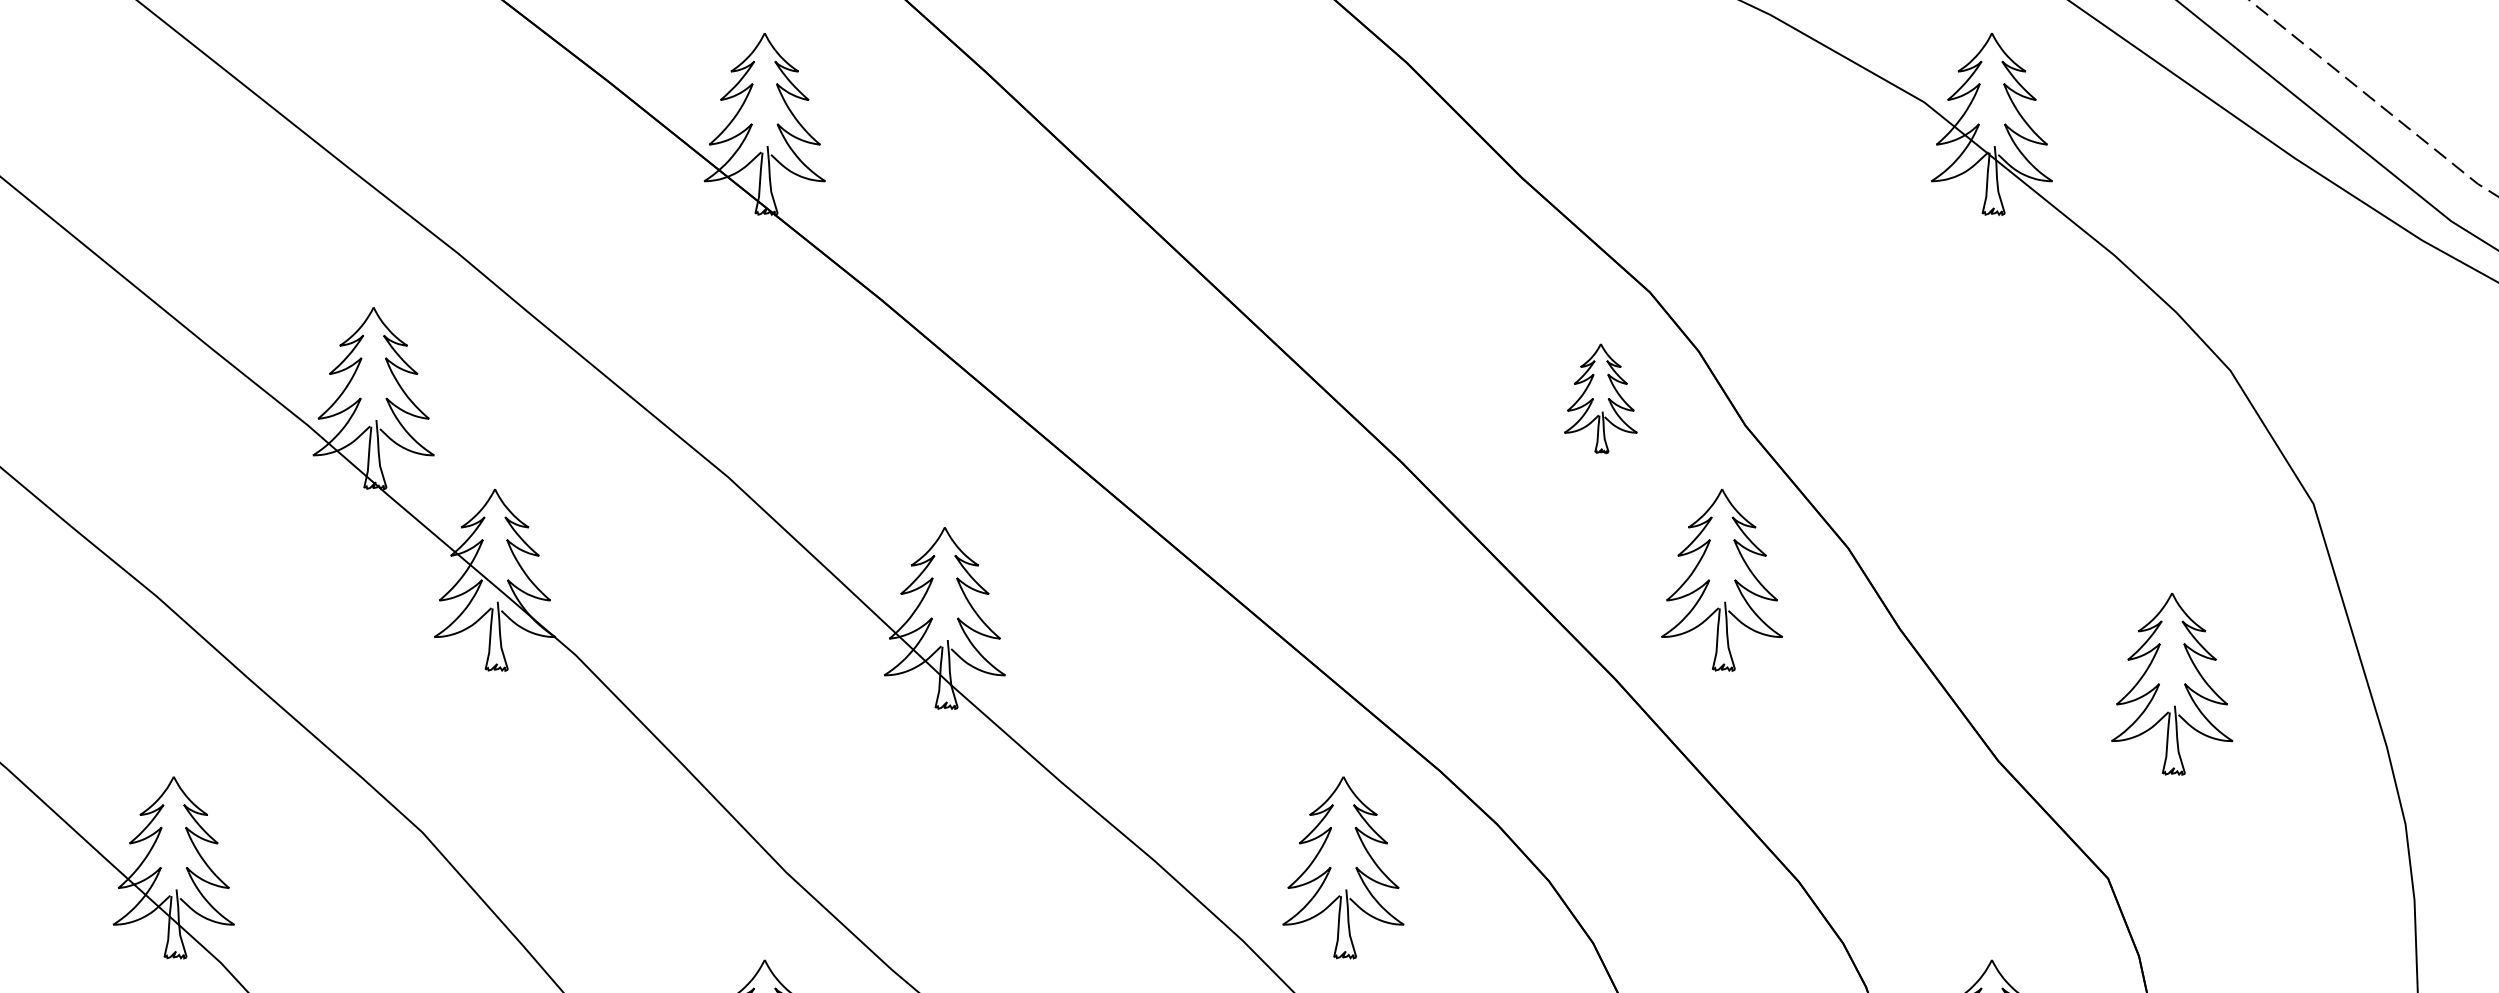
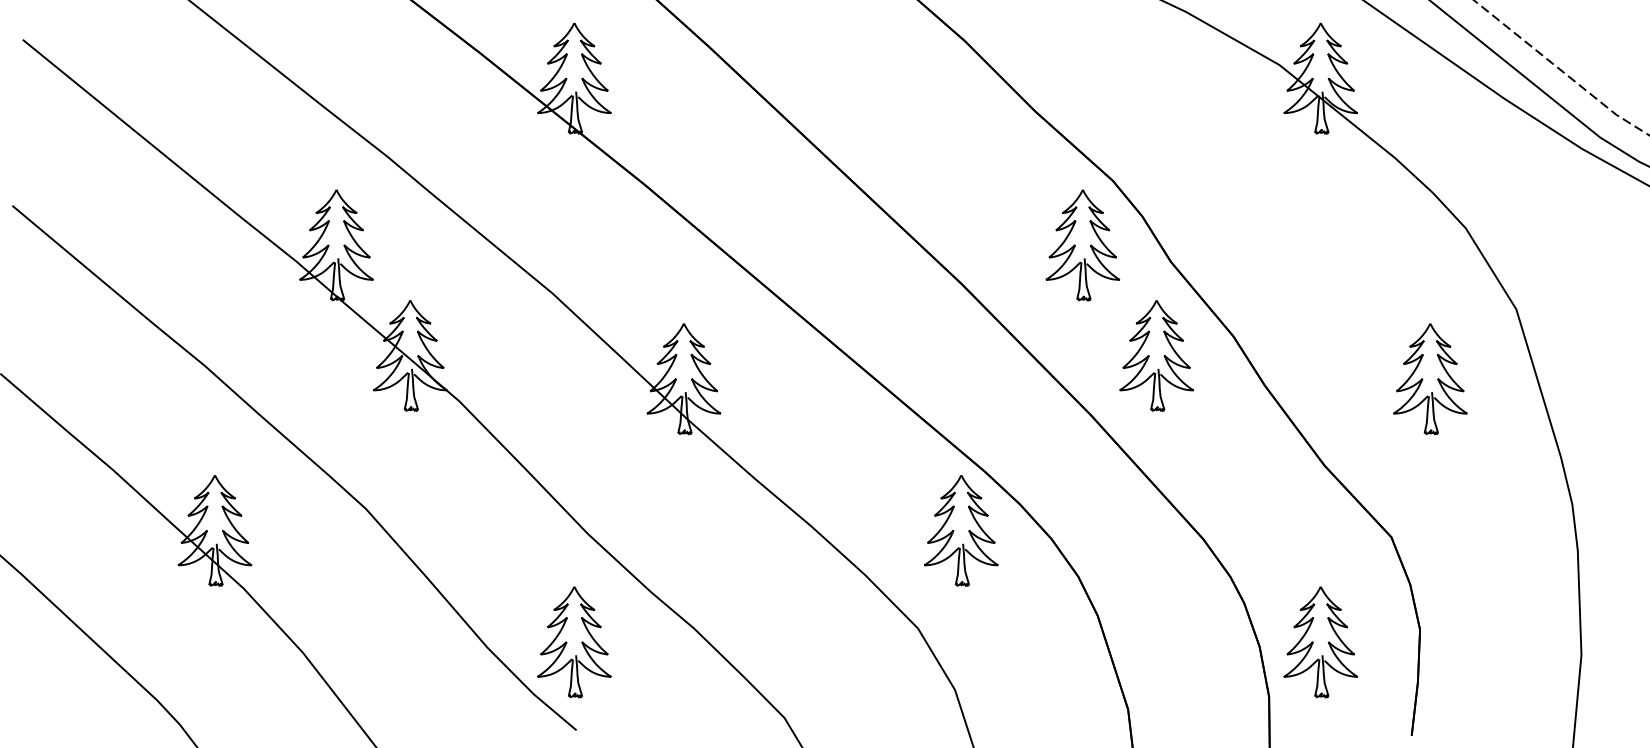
part: (1600, 398) -> (1082, 245), size x1.67
part: (2172, 685) -> (1430, 379), moved
part: (1343, 867) -> (961, 530), moved

